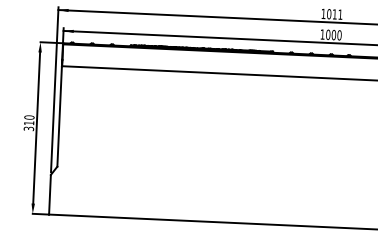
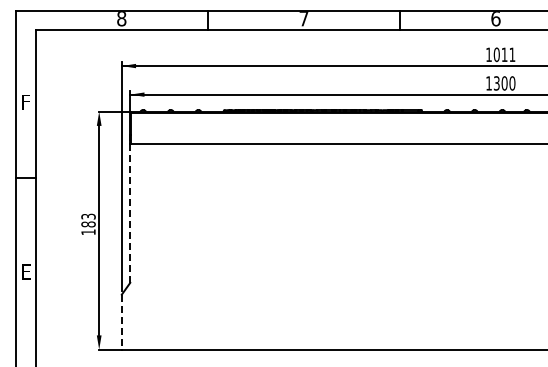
text: (328, 34) -> (496, 83), 1000 -> 1300
line: (59, 116) -> (130, 213), solid -> dashed
text: (29, 123) -> (88, 224), 310 -> 183
line: (49, 194) -> (121, 322), solid -> dashed

